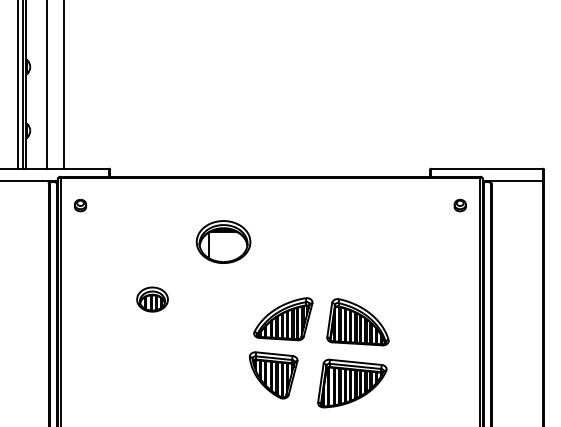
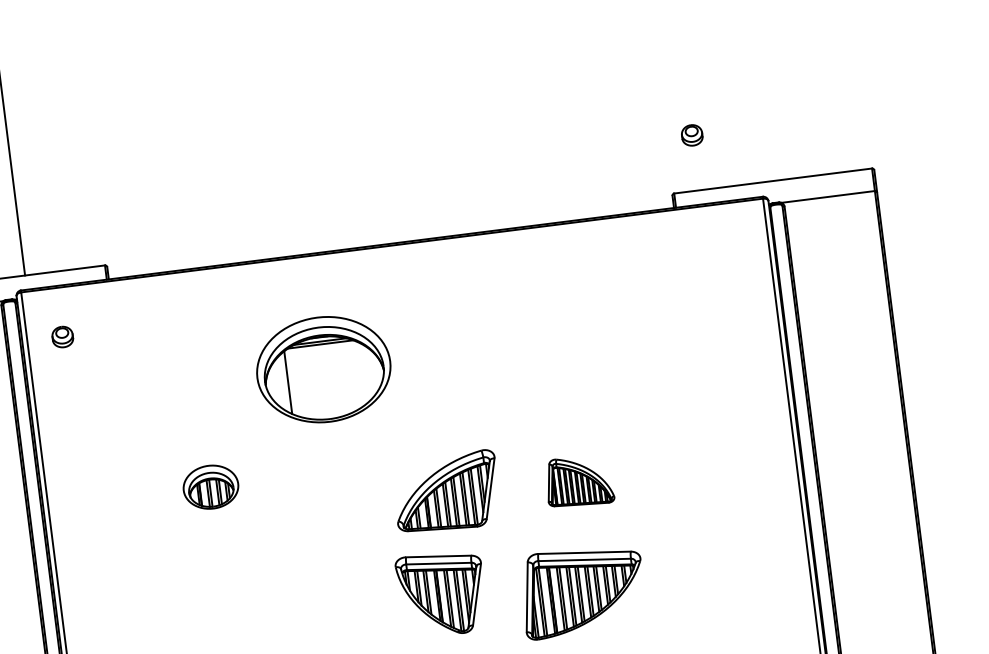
part: (459, 205) -> (690, 135), moved
part: (223, 241) -> (323, 368), size x1.4
part: (357, 322) -> (578, 481), size x0.6

